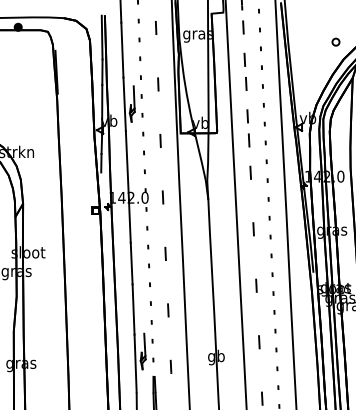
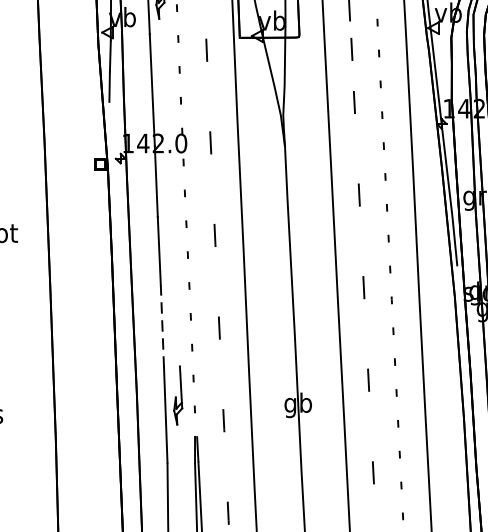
line: (133, 309) -> (162, 326), solid -> dashed

